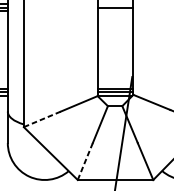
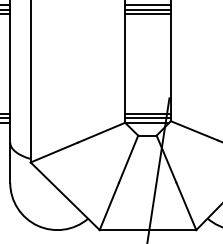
line: (115, 4) -> (147, 5), added
line: (115, 11) -> (147, 14), added
line: (42, 119) -> (54, 152), dashed -> solid
line: (85, 161) -> (109, 206), dashed -> solid

